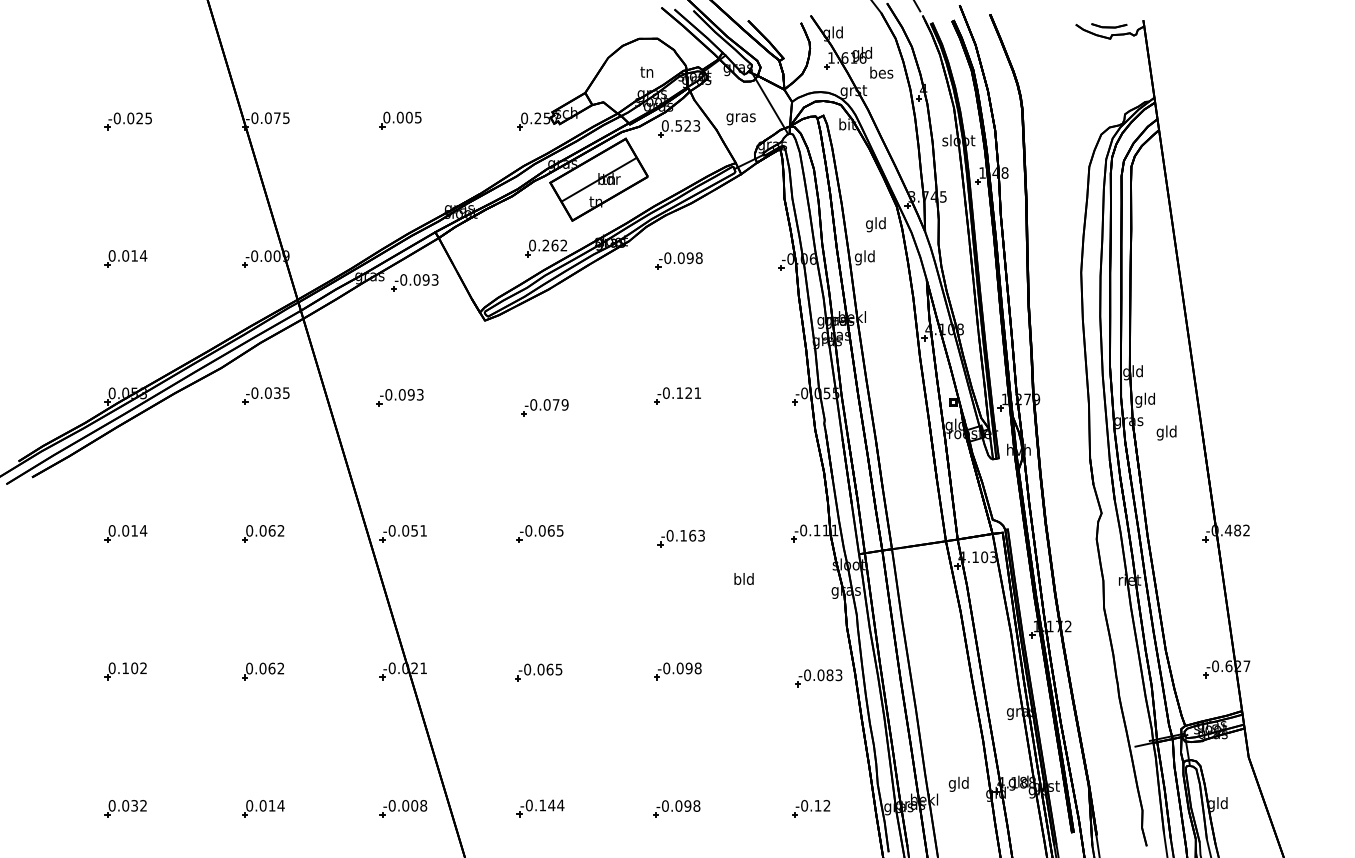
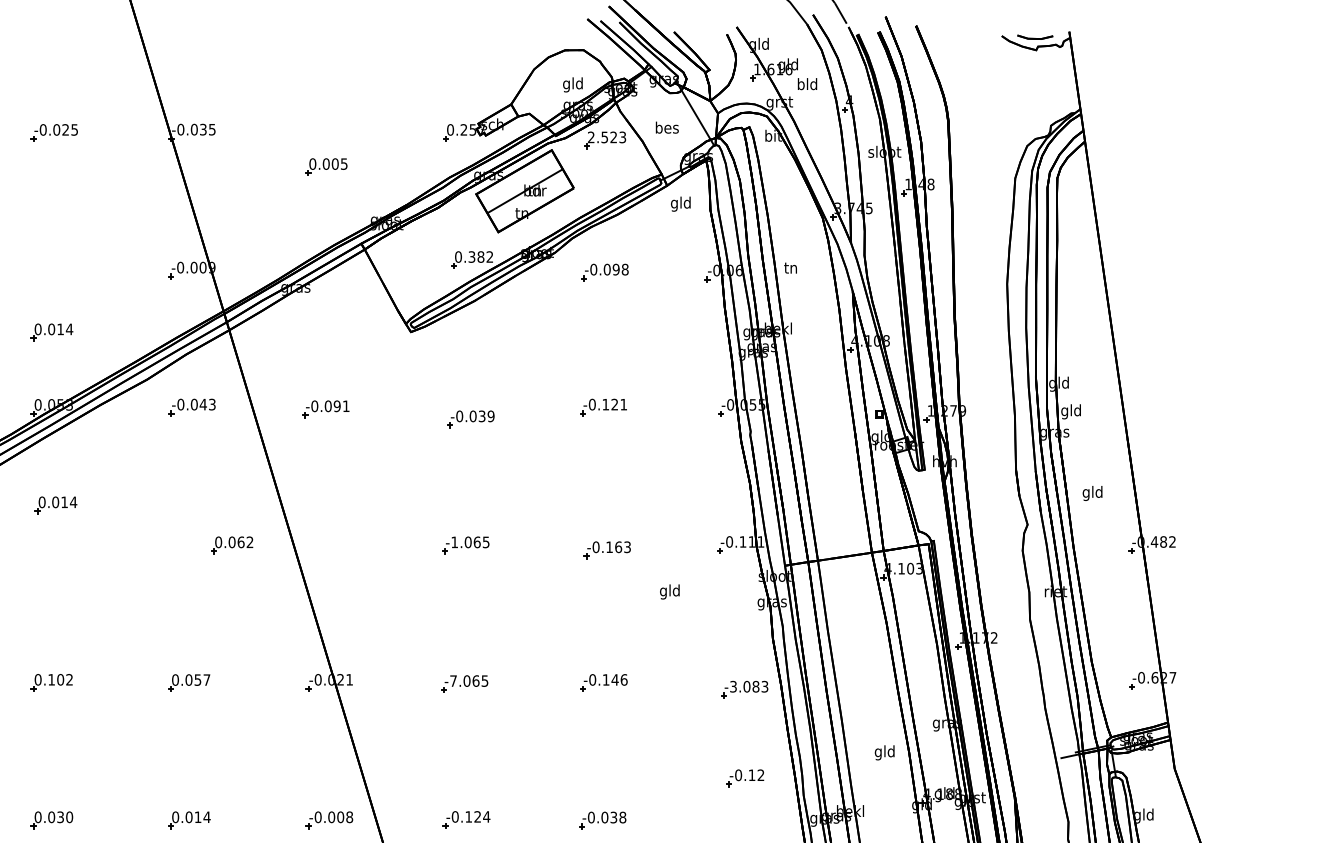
text: (646, 72) -> (572, 83), tn -> gld
text: (881, 72) -> (807, 83), bes -> bld
text: (740, 117) -> (666, 128), gras -> bes
text: (277, 118) -> (203, 129), -0.075 -> -0.035
part: (400, 120) -> (326, 166), moved
text: (664, 125) -> (590, 136), 0.523 -> 2.523
text: (875, 224) -> (680, 203), moved
text: (550, 245) -> (476, 256), 0.262 -> 0.382
text: (864, 257) -> (790, 268), gld -> tn
part: (125, 258) -> (51, 331), moved
part: (414, 282) -> (340, 293), removed
text: (281, 392) -> (207, 403), -0.035 -> -0.043
text: (420, 394) -> (346, 405), -0.093 -> -0.091
text: (555, 404) -> (481, 415), -0.079 -> -0.039
text: (1166, 432) -> (1092, 492), moved
text: (528, 530) -> (454, 541), -0.065 -> -1.065
part: (125, 533) -> (55, 504), moved
part: (263, 533) -> (232, 544), moved
part: (402, 533) -> (328, 544), removed
text: (737, 580) -> (663, 591), bld -> gld
text: (276, 668) -> (202, 679), 0.062 -> 0.057
text: (688, 668) -> (614, 679), -0.098 -> -0.146
text: (527, 669) -> (453, 680), -0.065 -> -7.065
text: (807, 675) -> (733, 686), -0.083 -> -3.083
text: (958, 783) -> (884, 751), moved
text: (143, 805) -> (69, 816), 0.032 -> 0.030
text: (551, 805) -> (477, 816), -0.144 -> -0.124
text: (687, 805) -> (613, 816), -0.098 -> -0.038
part: (811, 808) -> (745, 777), moved

